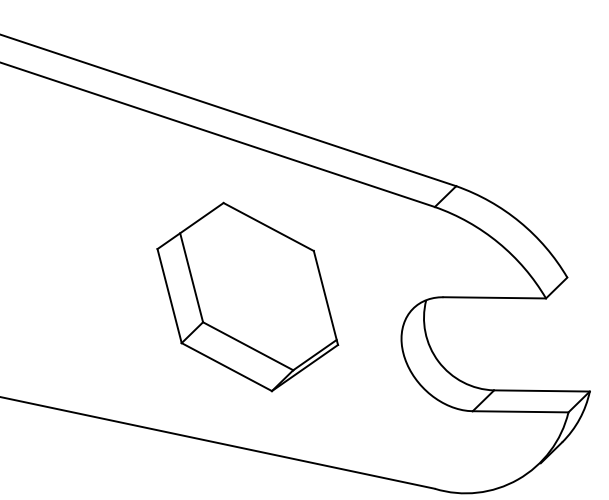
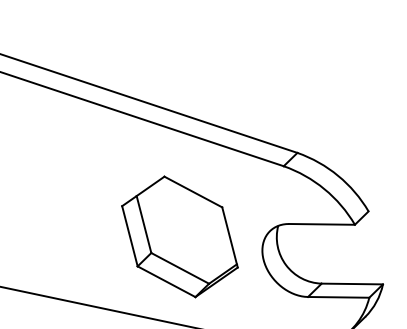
part: (247, 296) -> (179, 236), moved

